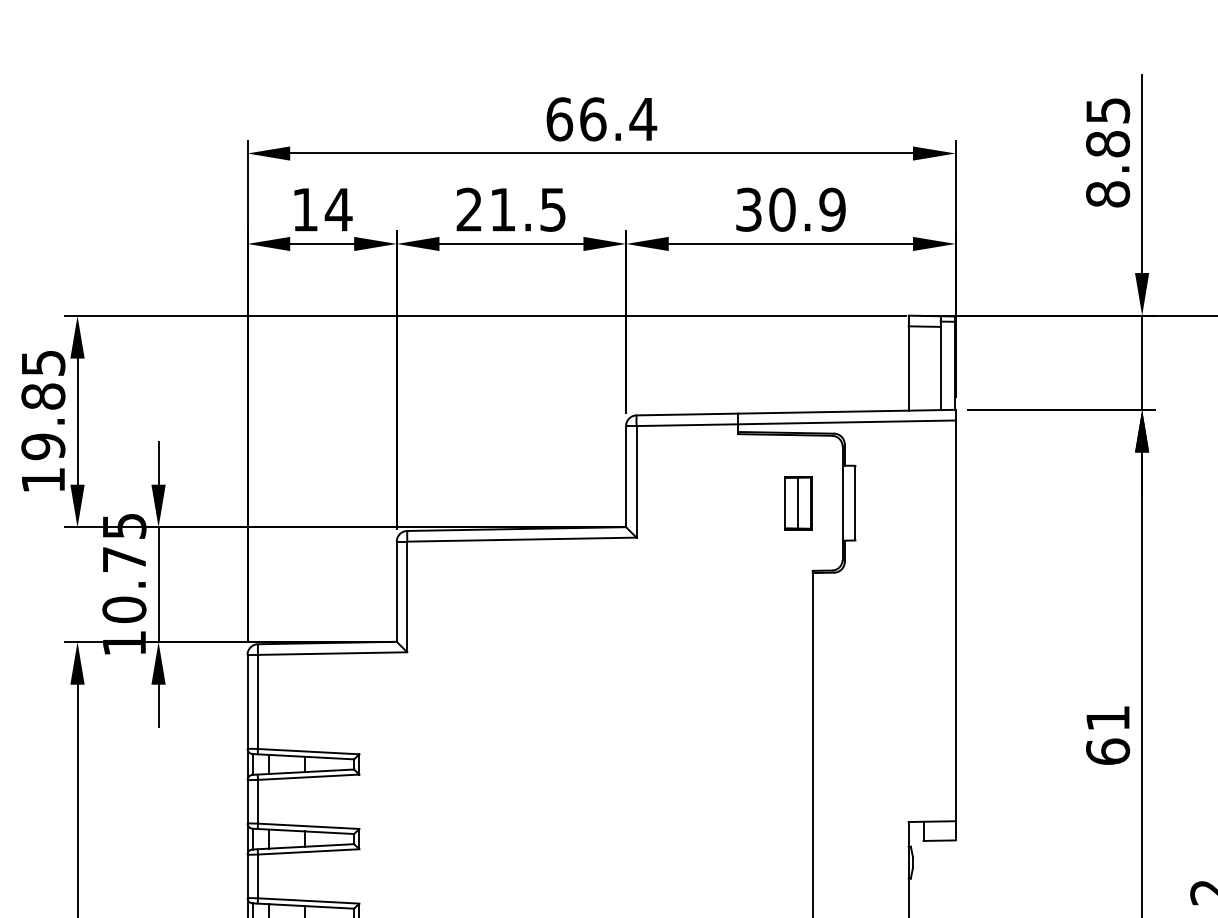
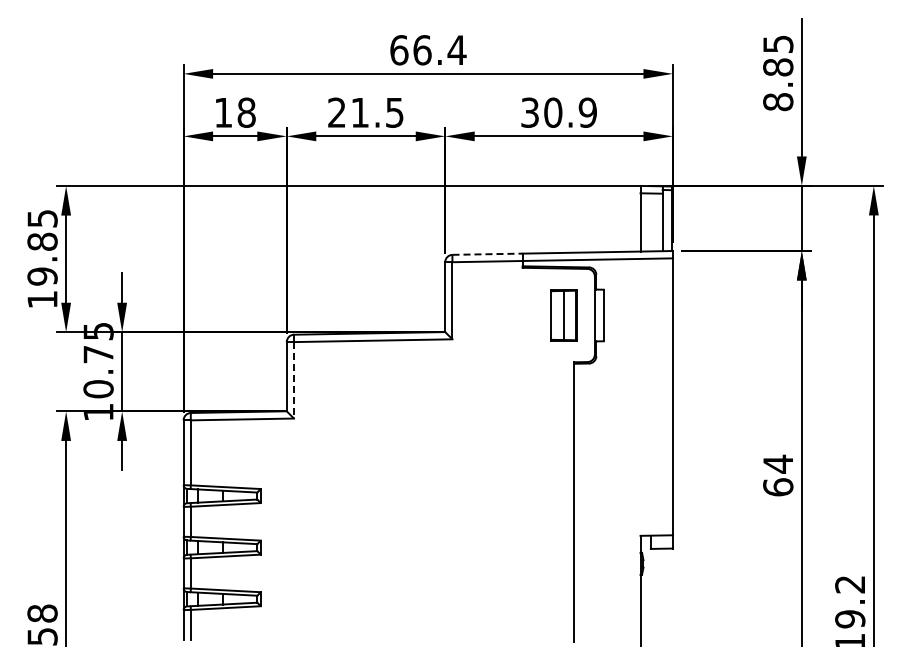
text: (338, 209) -> (246, 112), 14 -> 18
line: (688, 414) -> (488, 254), solid -> dashed
part: (797, 503) -> (563, 315), size x1.4
line: (407, 597) -> (294, 380), solid -> dashed
text: (1106, 717) -> (777, 463), 61 -> 64

